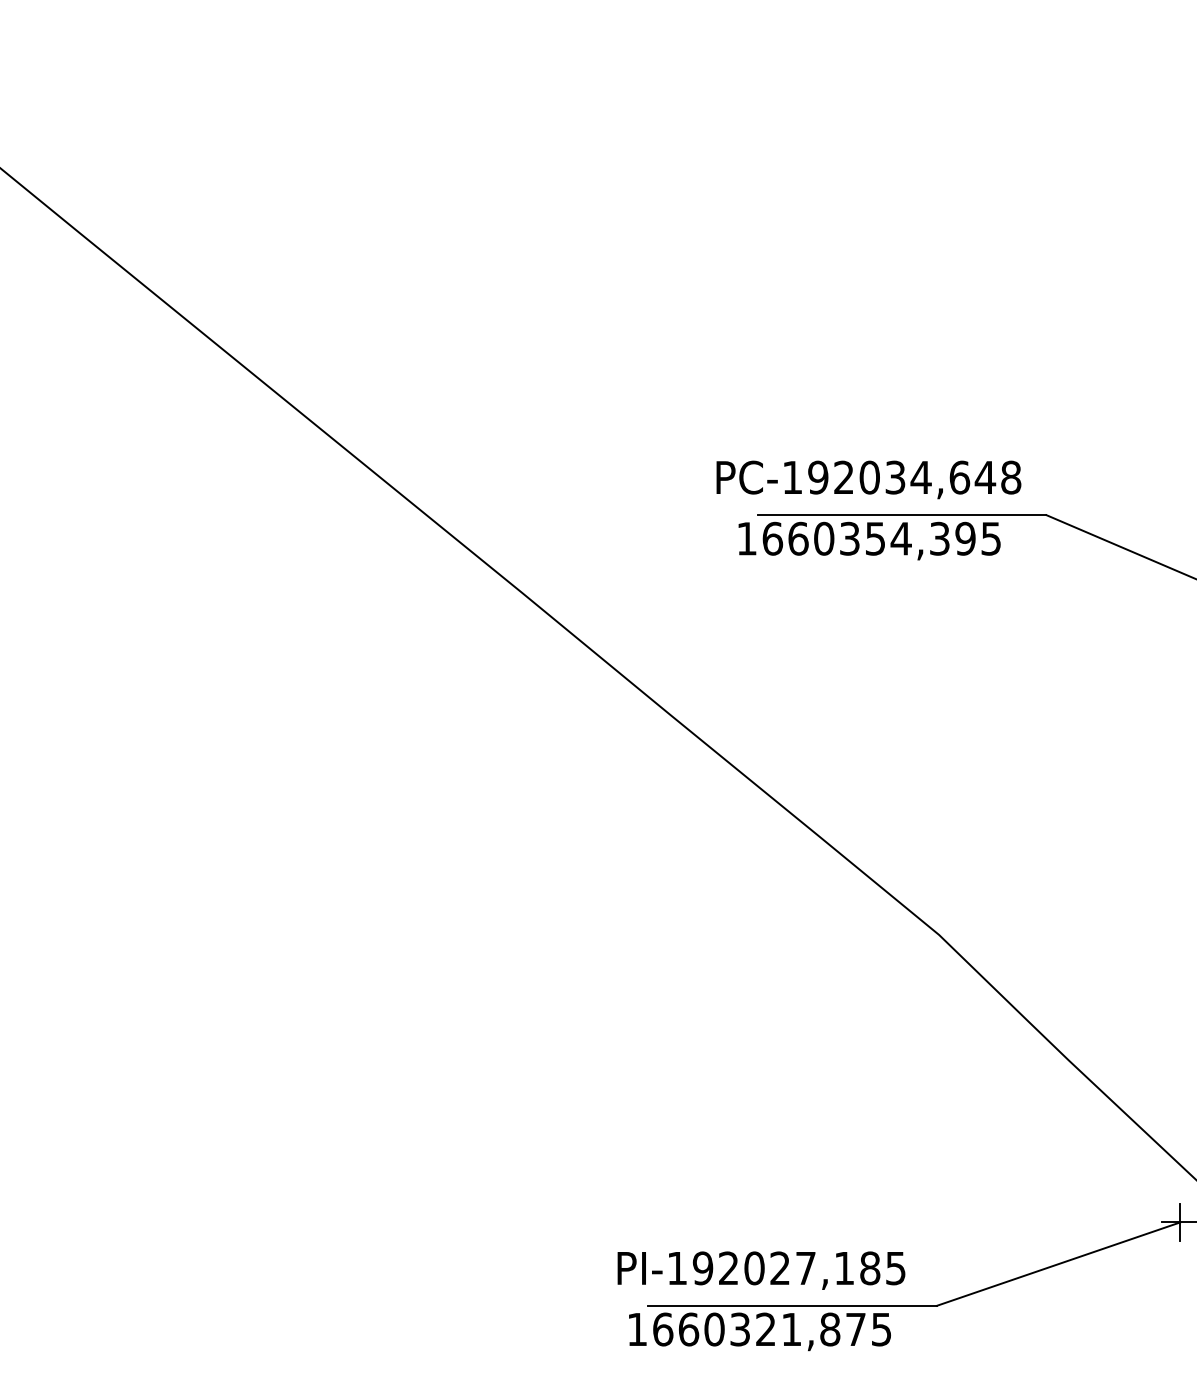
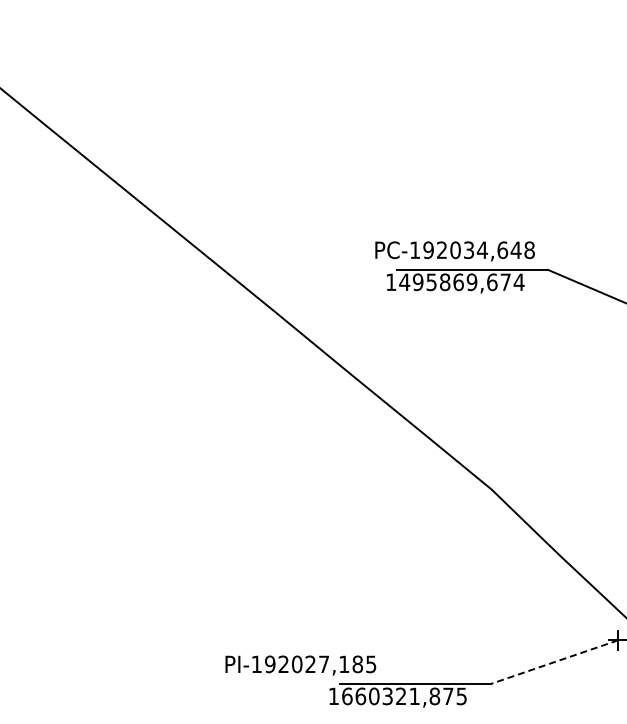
text: (881, 539) -> (461, 282), 1660354,395 -> 1495869,674
line: (1056, 1264) -> (553, 662), solid -> dashed
text: (760, 1270) -> (300, 665), moved

